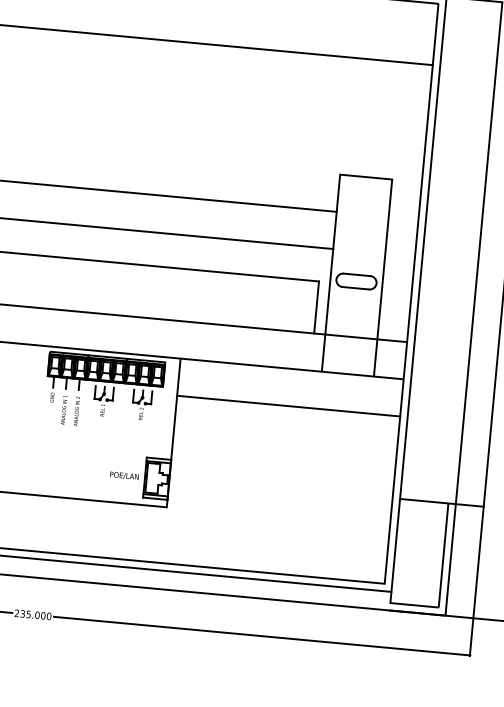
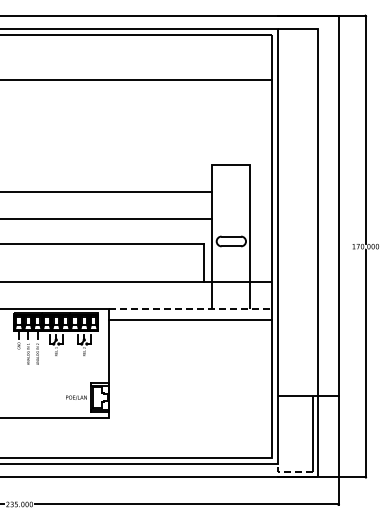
line: (293, 369) -> (191, 309), solid -> dashed
line: (288, 406) -> (190, 320), moved
line: (408, 604) -> (290, 471), solid -> dashed

